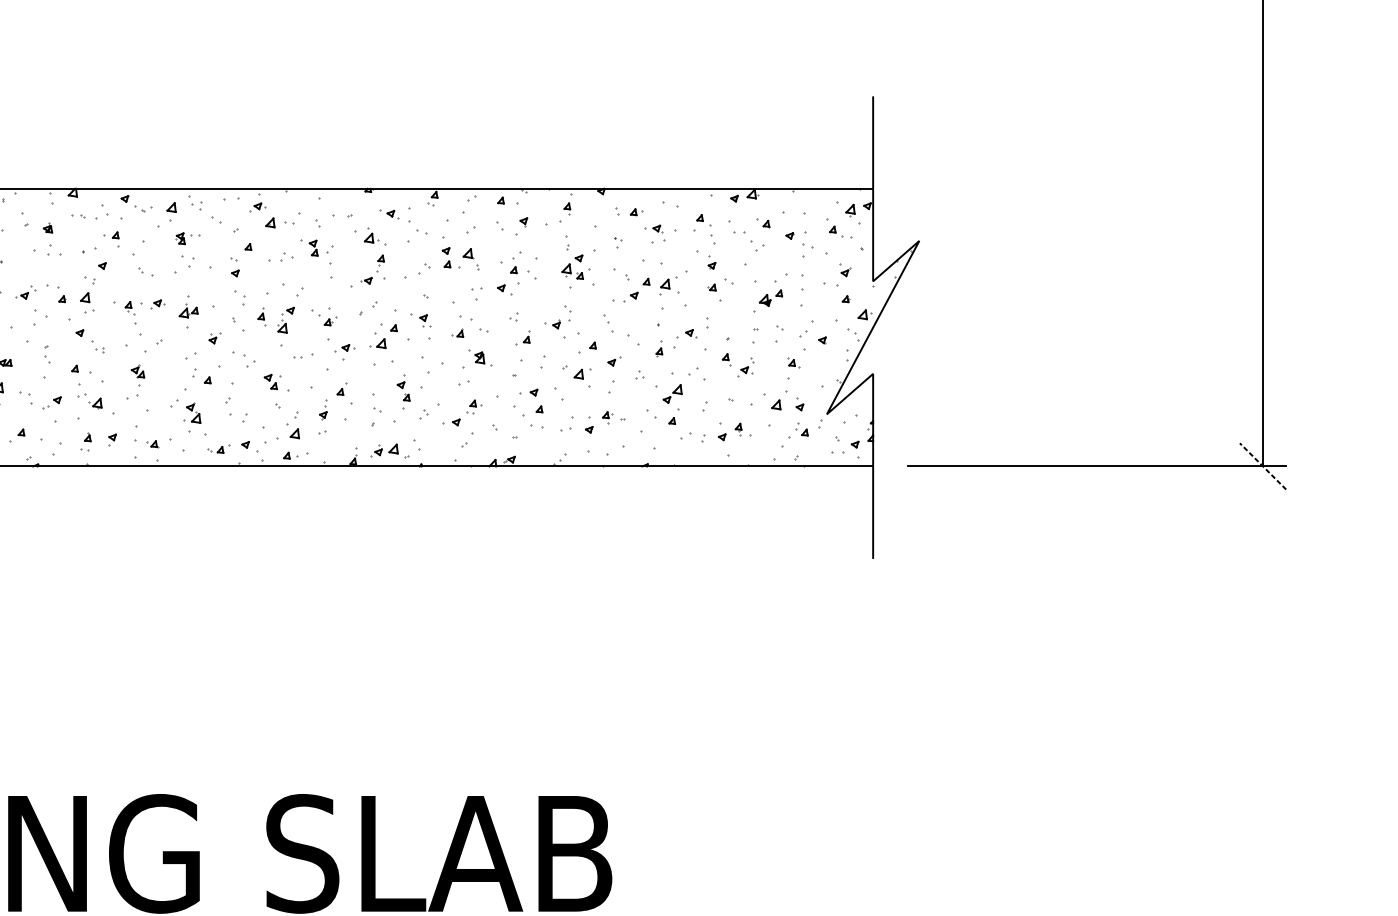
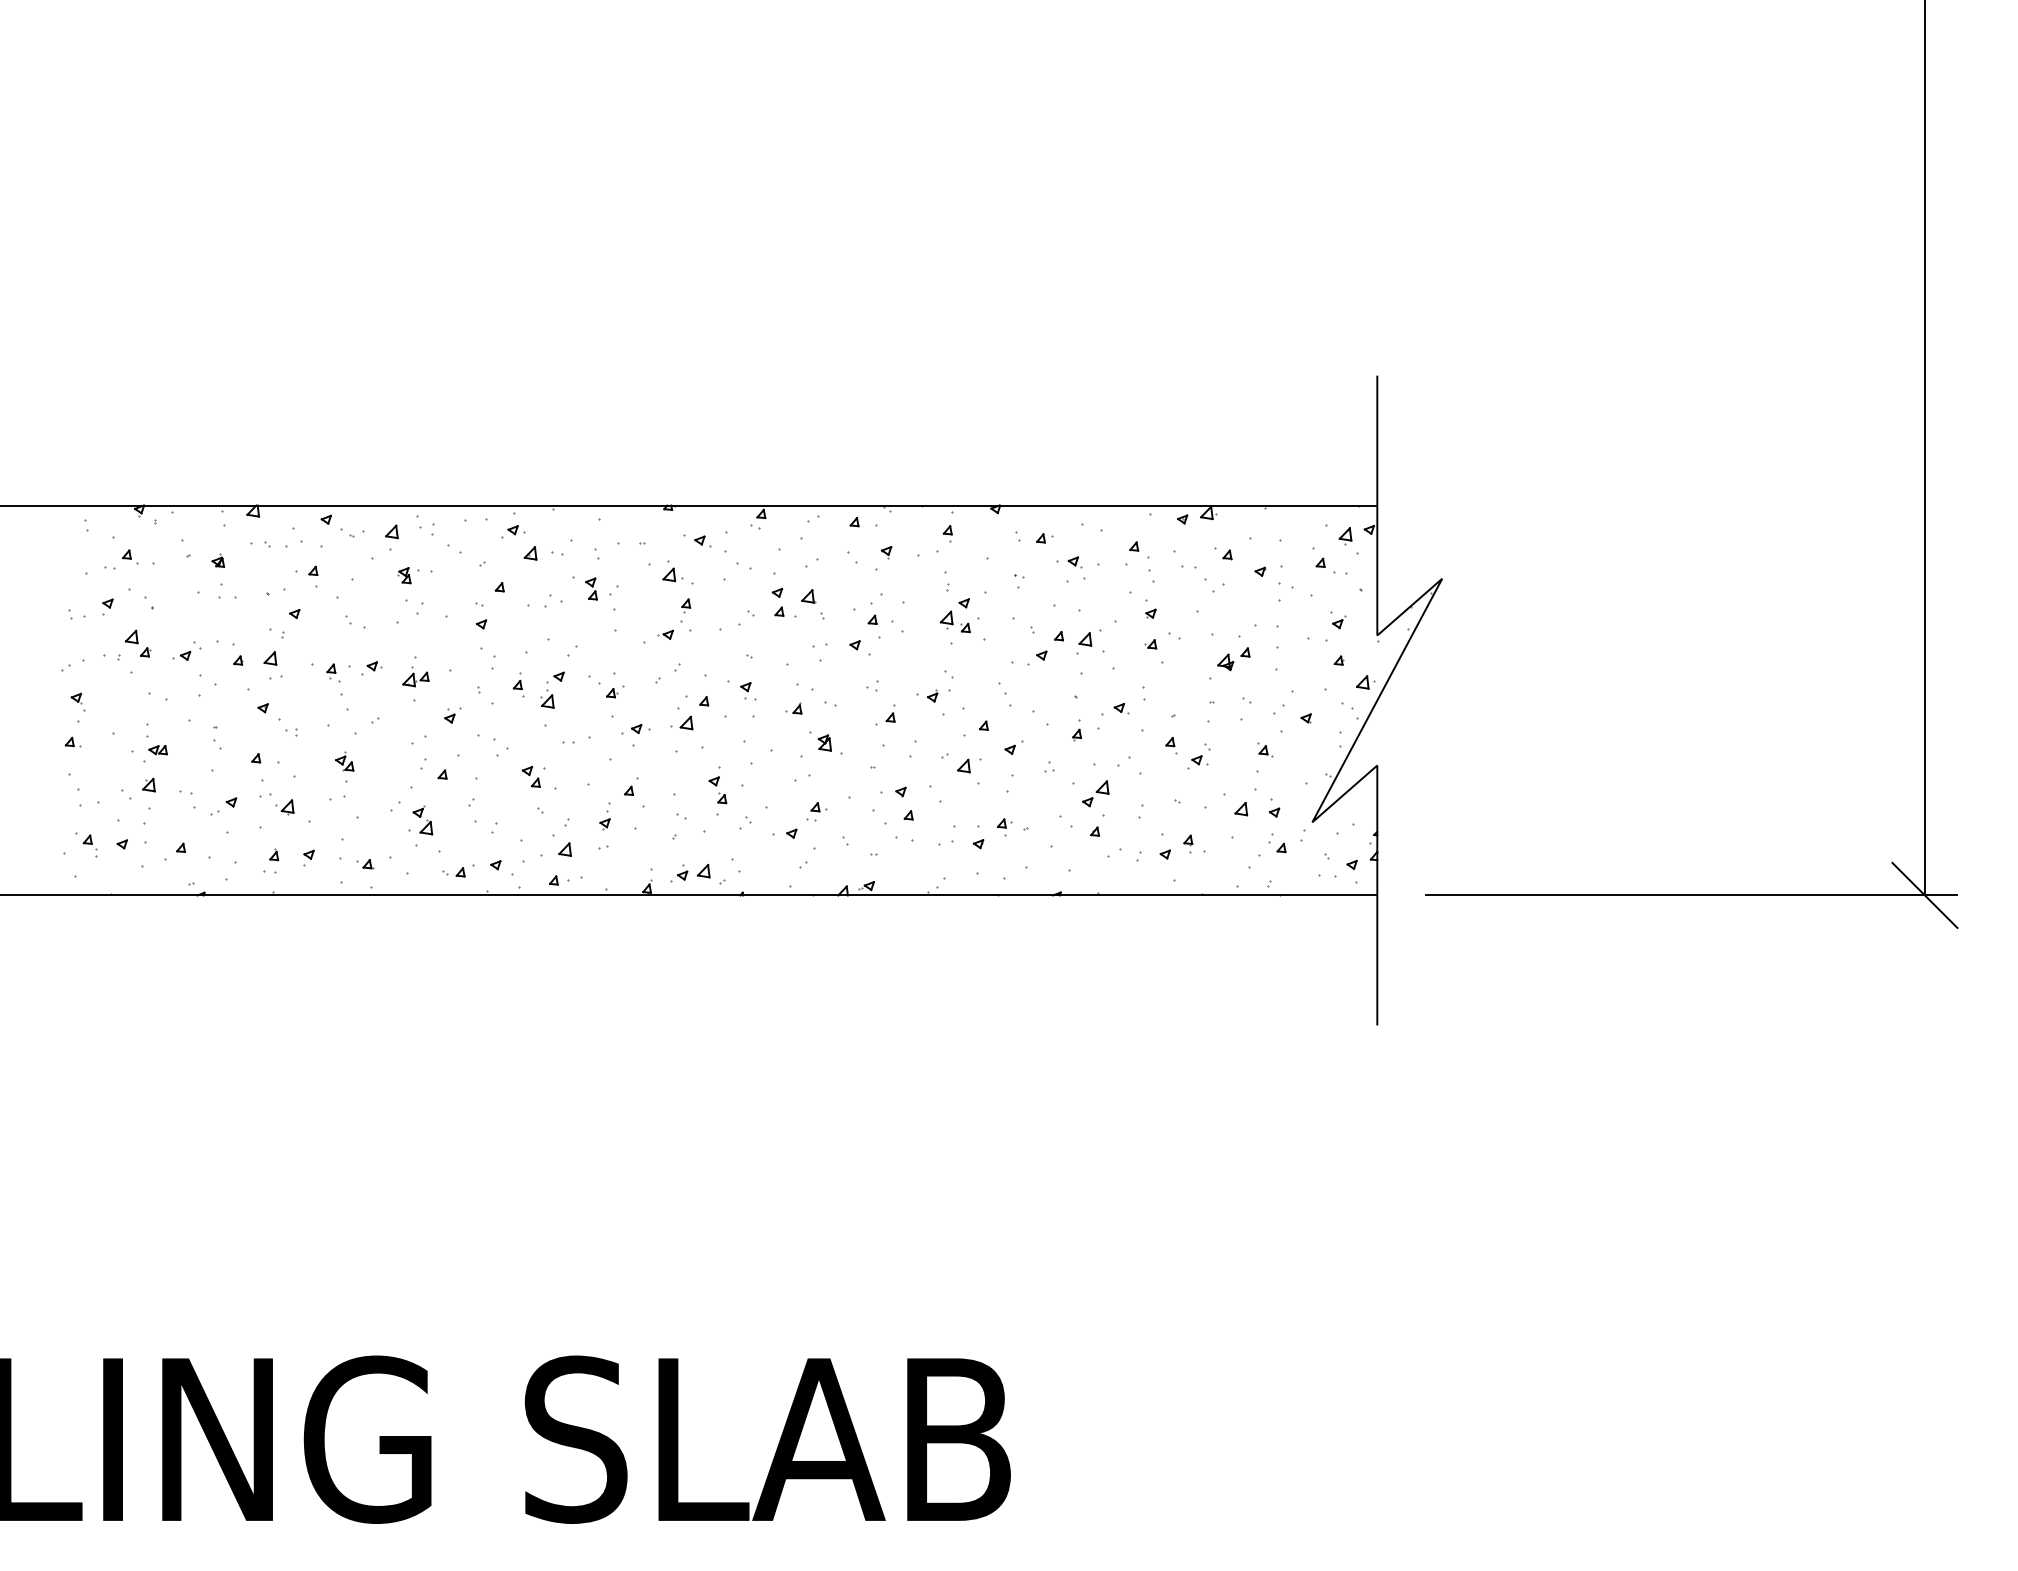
line: (1262, 466) -> (1924, 895), dashed -> solid

